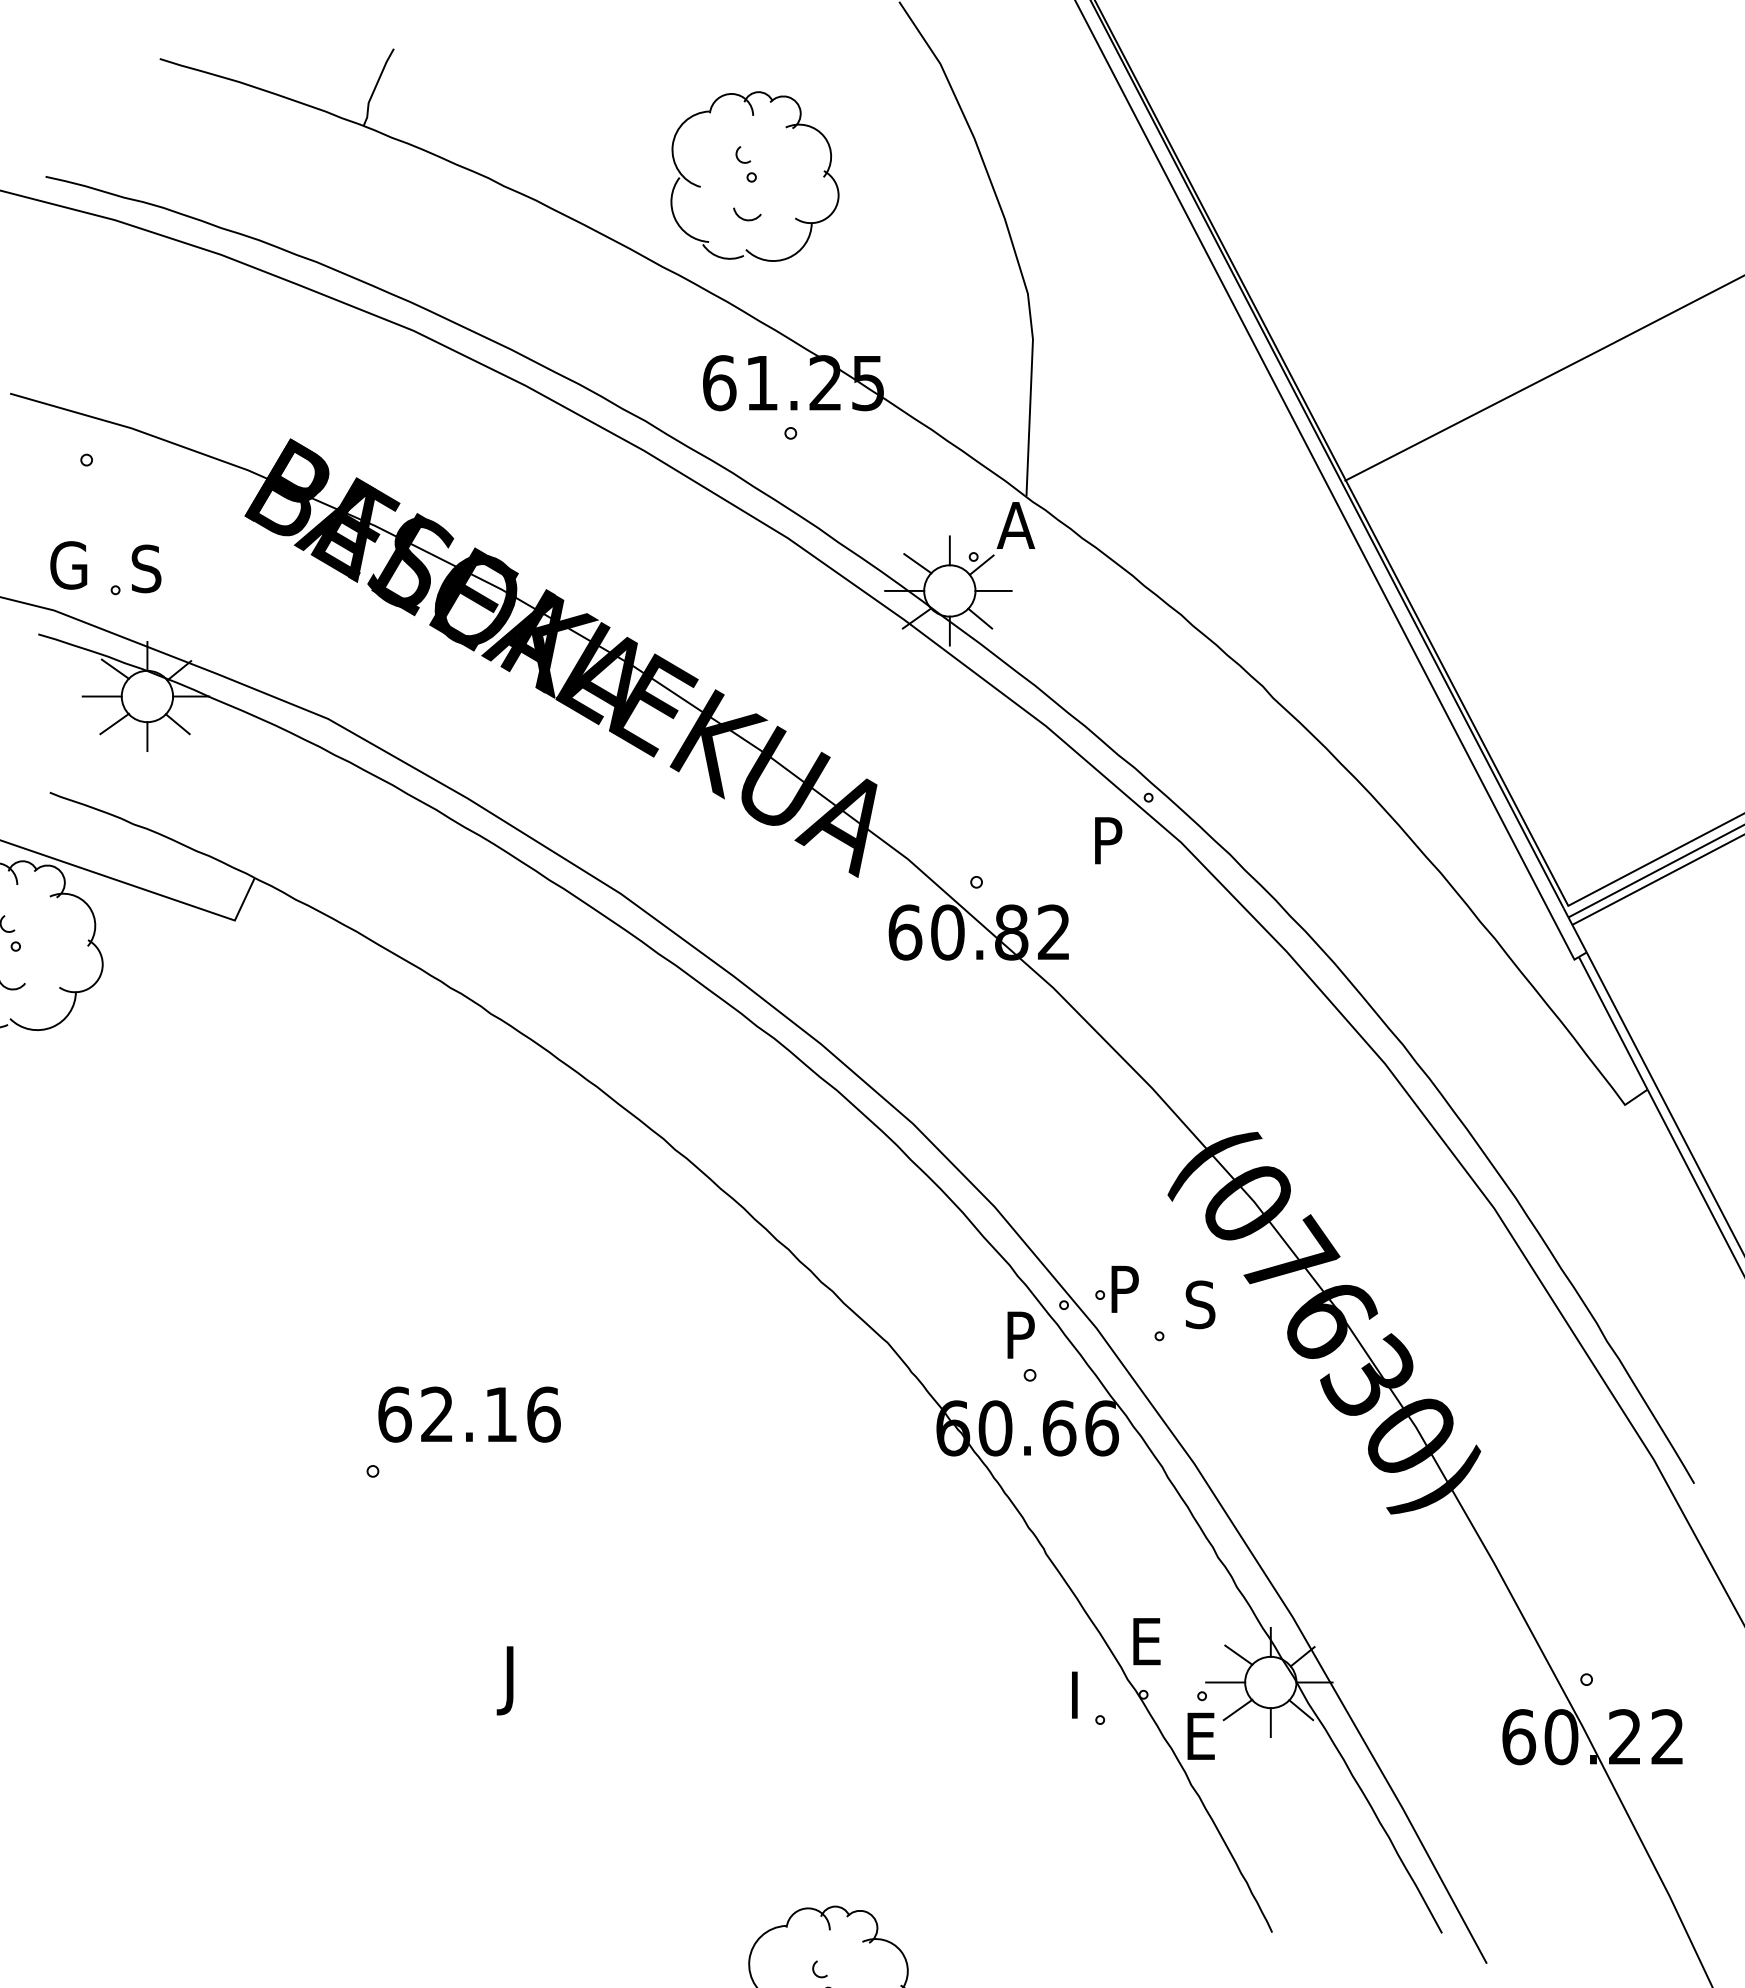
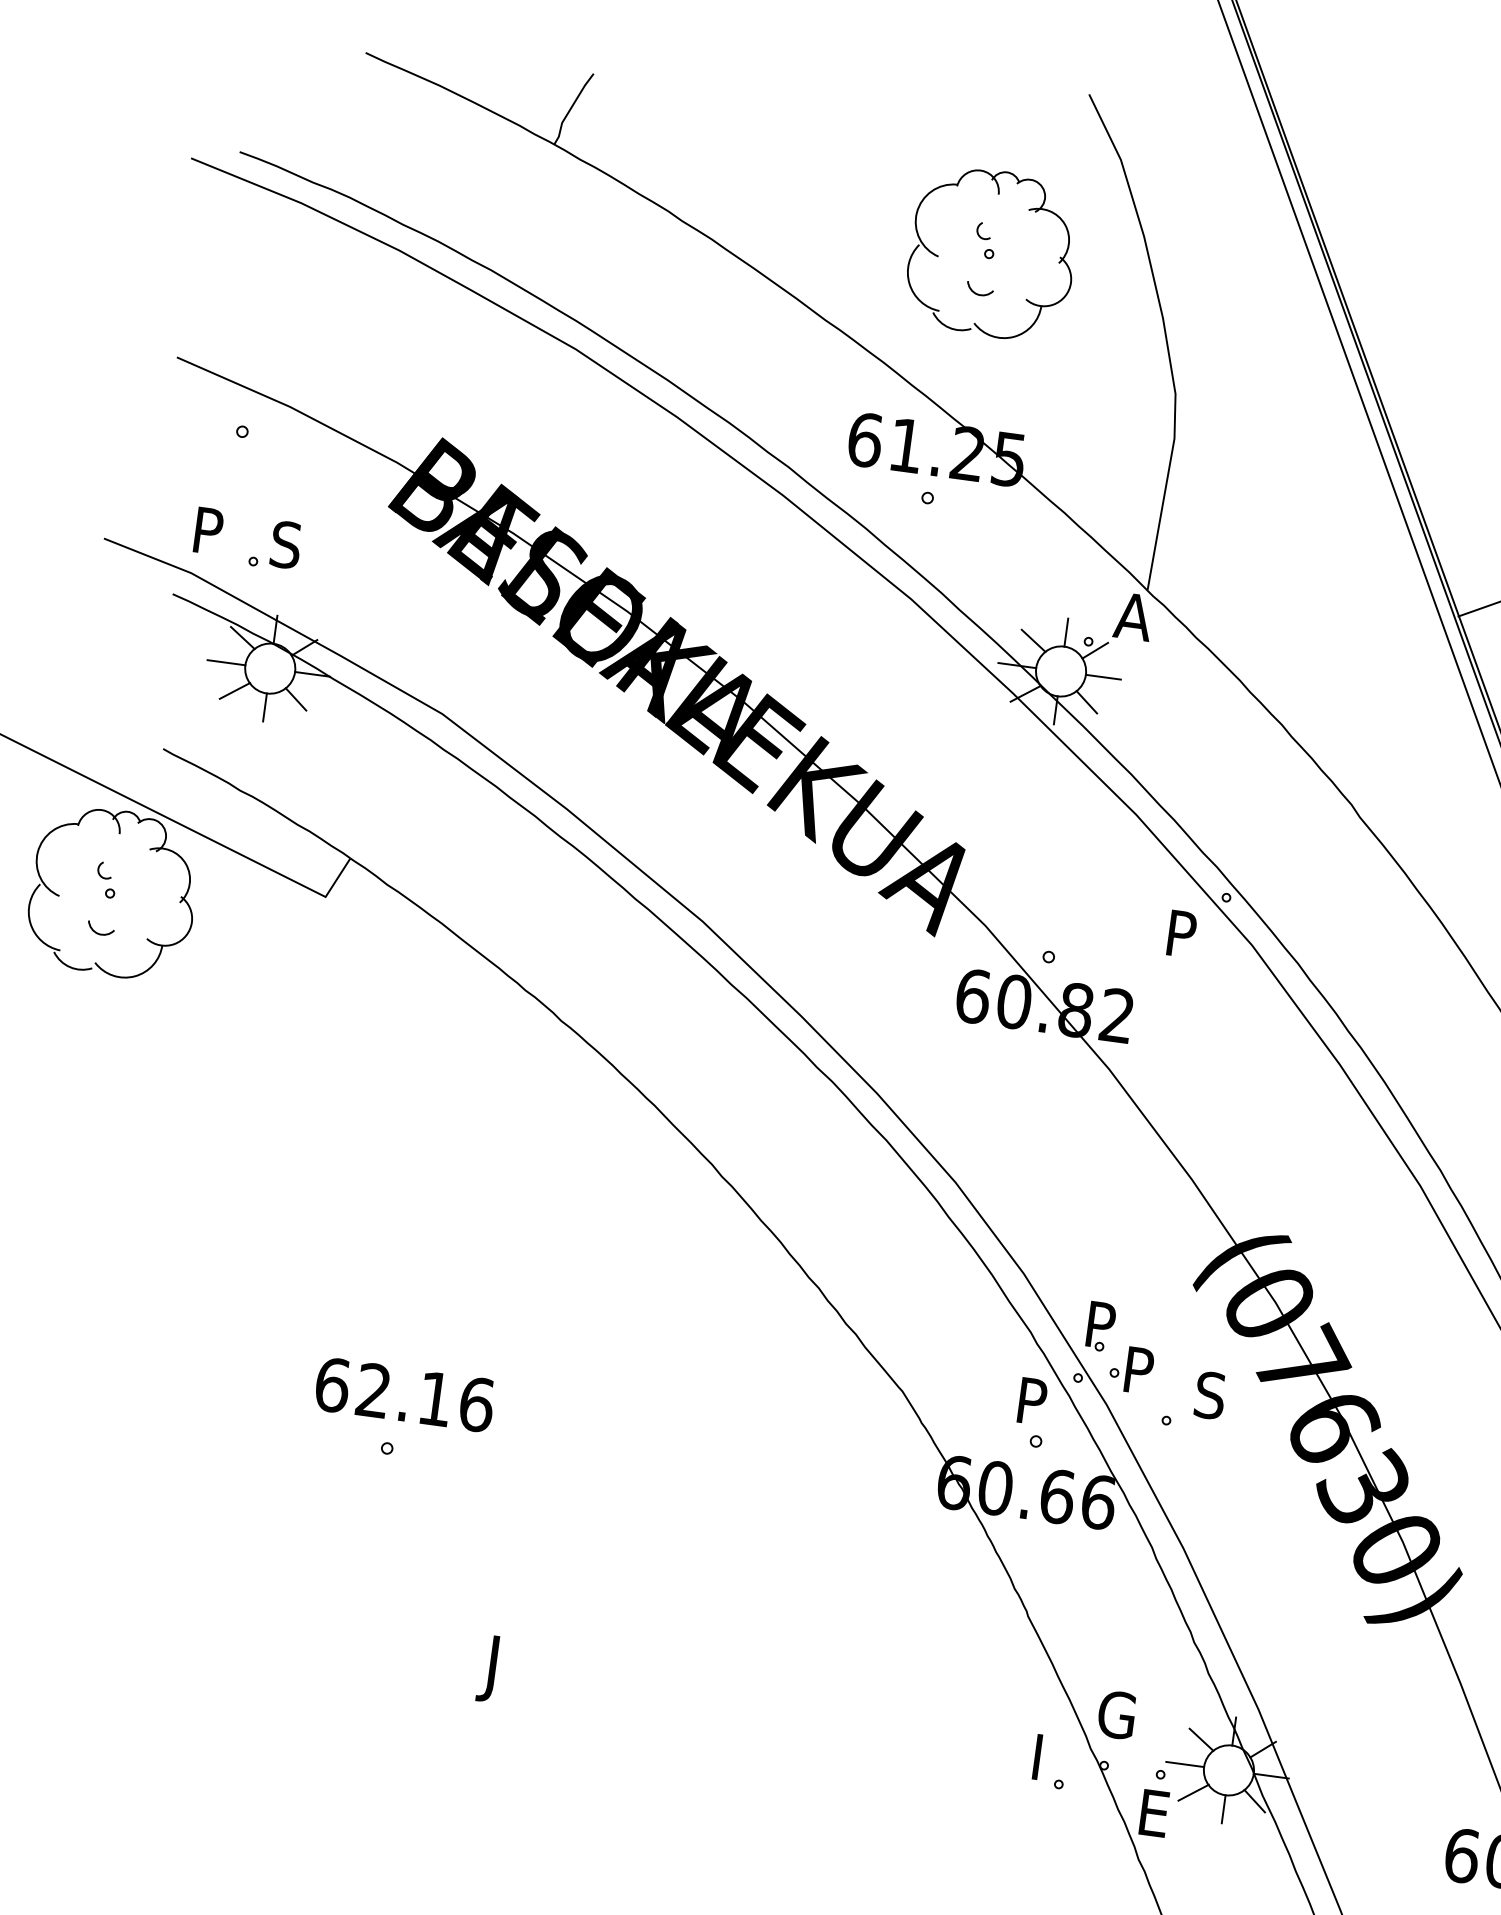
part: (754, 176) -> (992, 253), moved
text: (68, 565) -> (210, 531), G -> P
part: (1079, 1250) -> (1100, 1327), added
text: (469, 1414) -> (404, 1394), moved
text: (1149, 1641) -> (1116, 1714), E -> G

